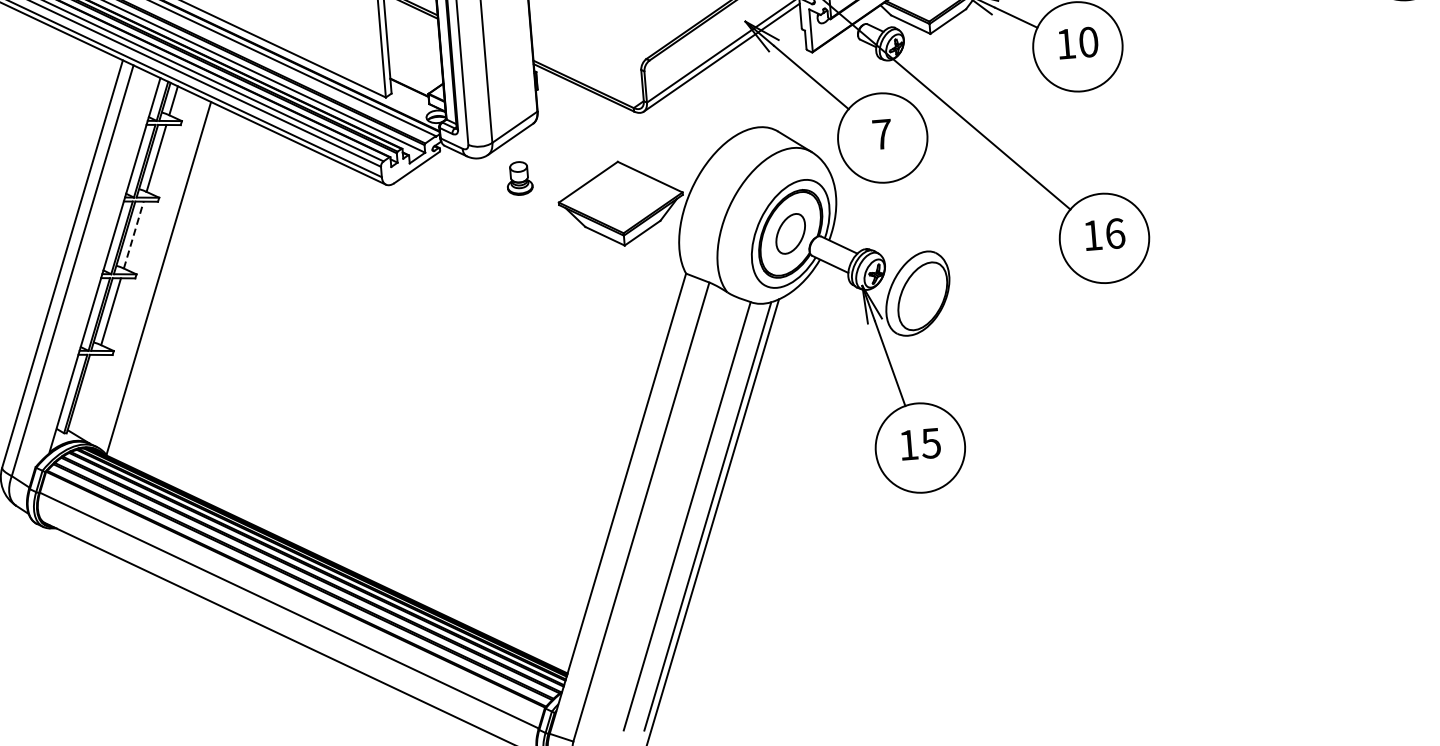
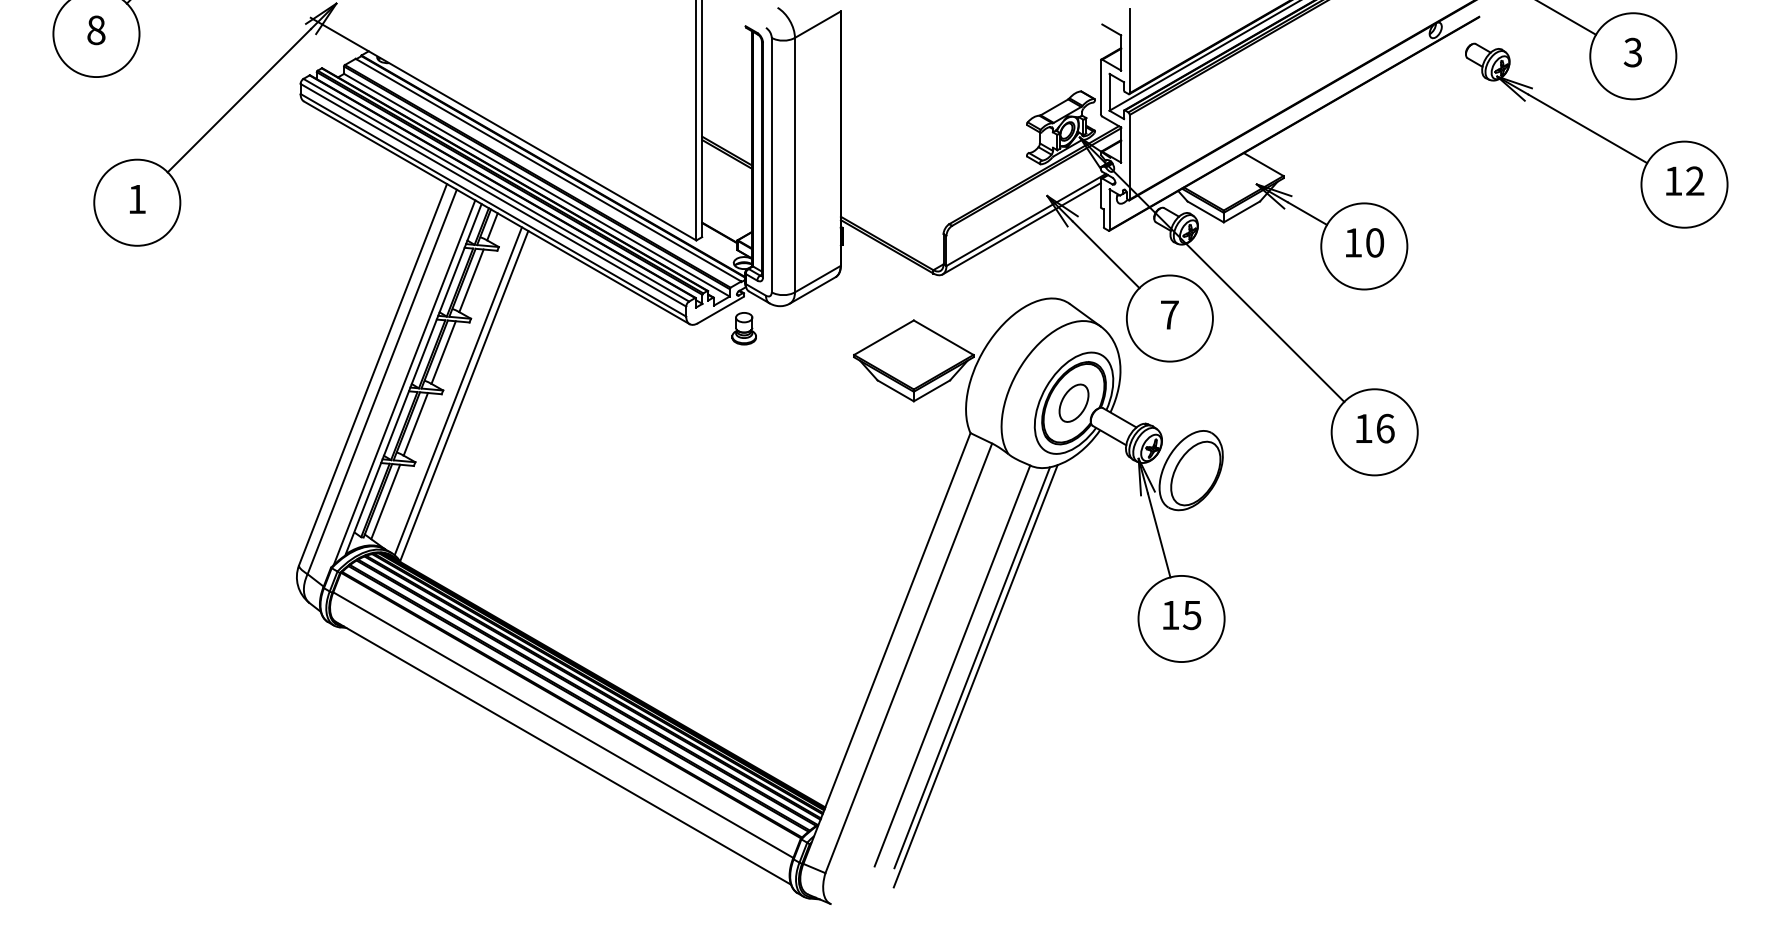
part: (518, 178) -> (743, 328), moved
line: (133, 235) -> (443, 352), dashed -> solid
line: (95, 269) -> (404, 382), added
line: (151, 274) -> (457, 391), added
line: (86, 394) -> (385, 501), added

